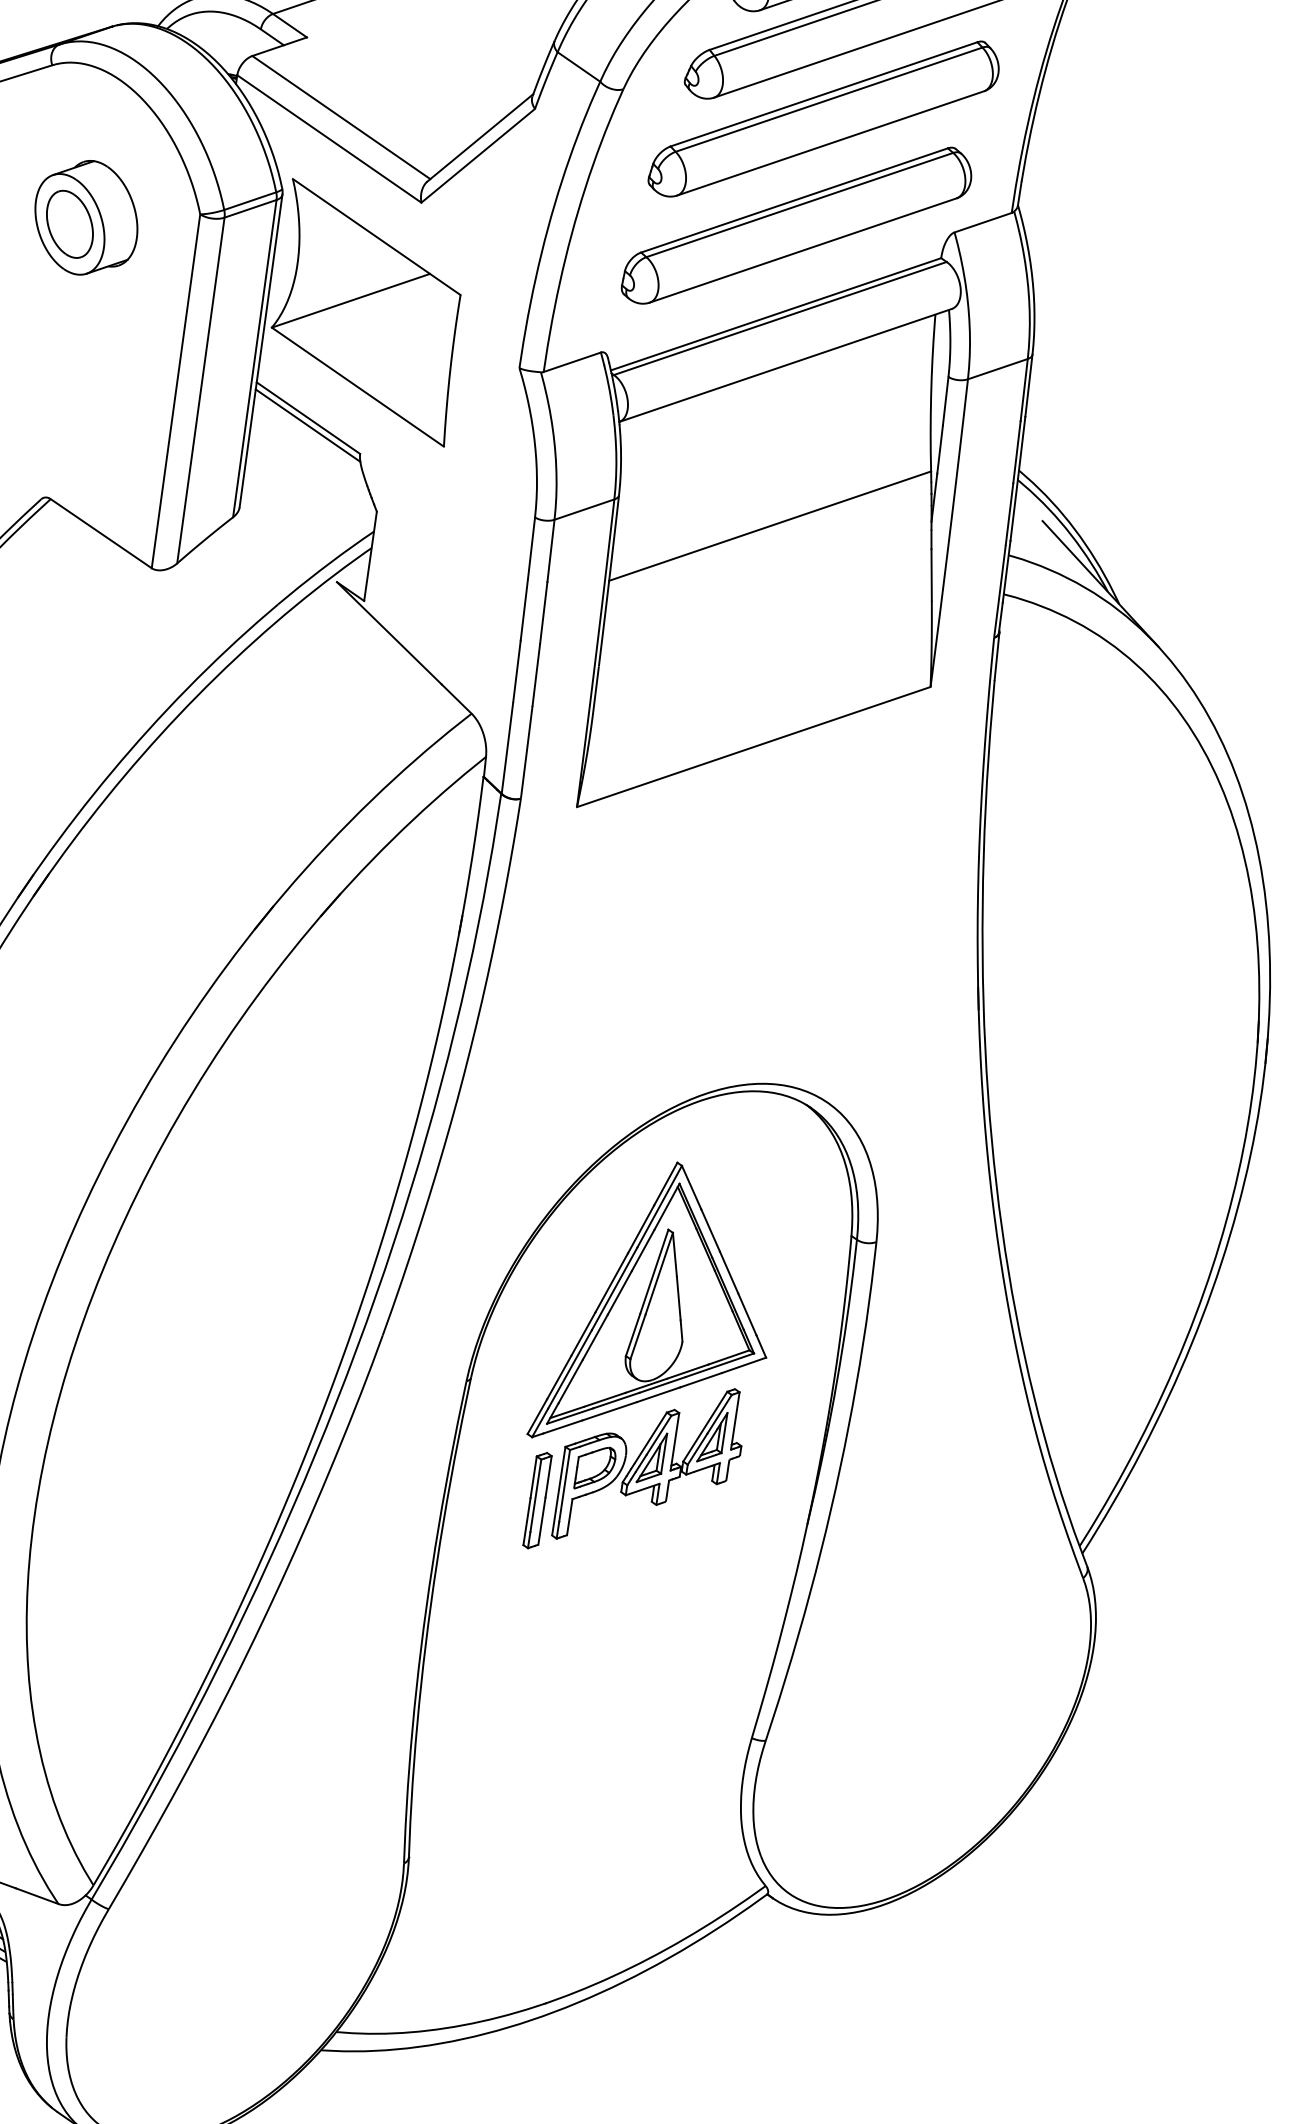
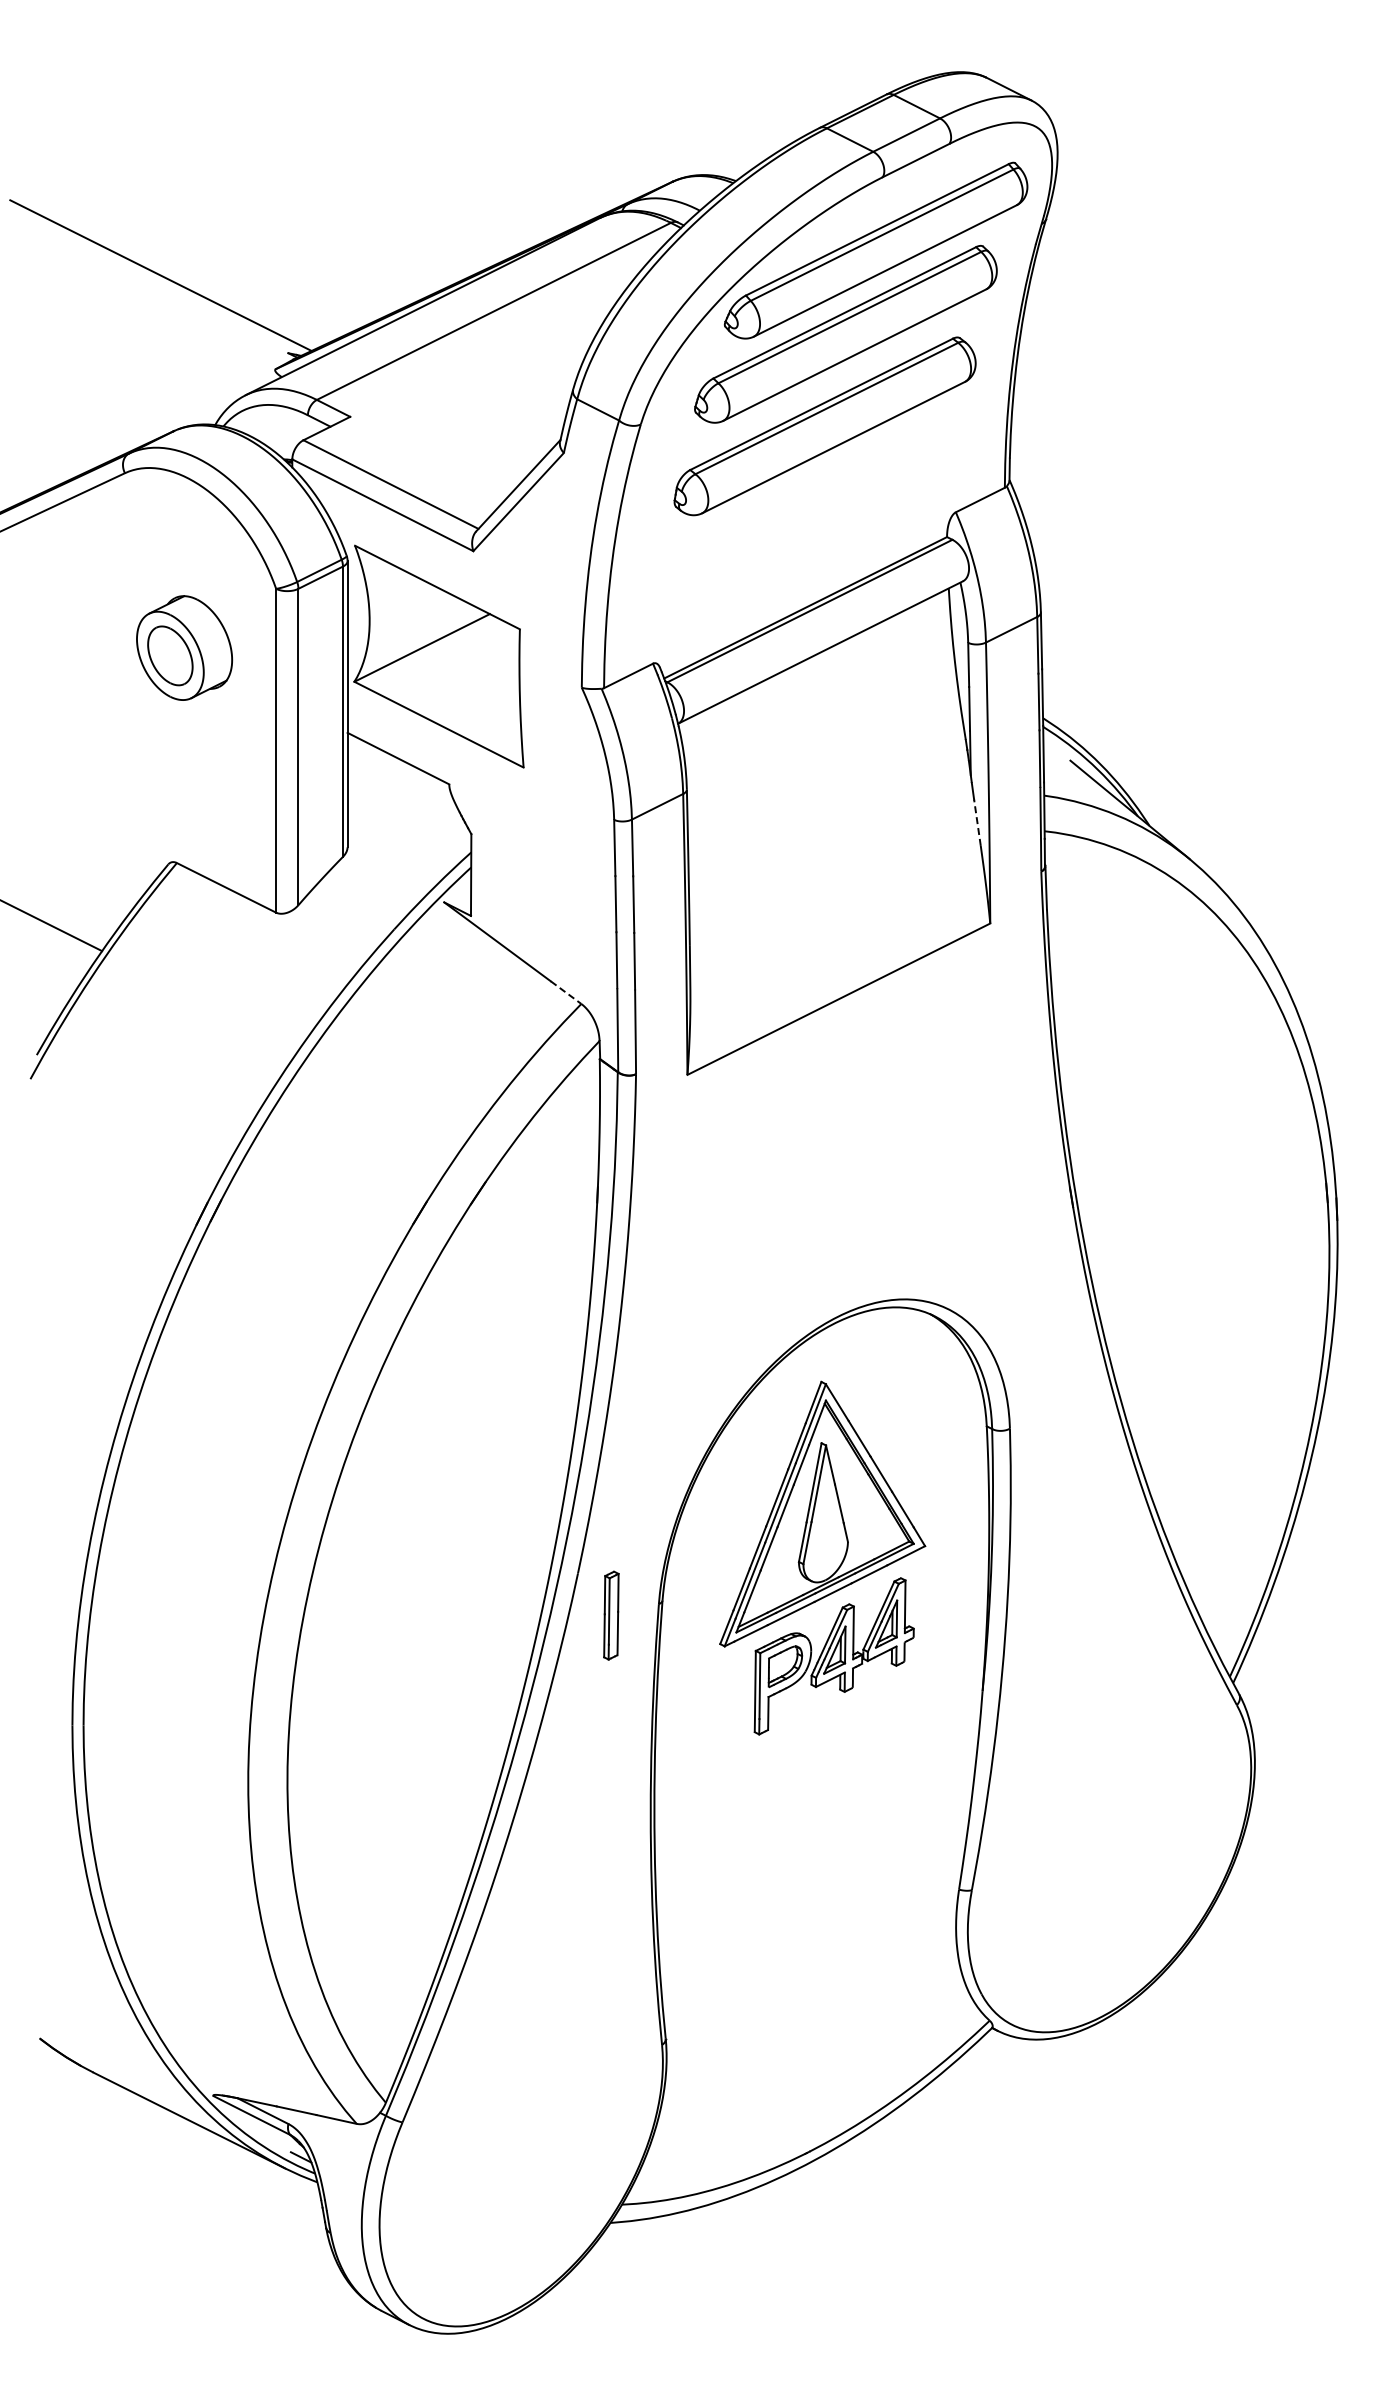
part: (86, 217) -> (184, 647), moved
part: (796, 225) -> (813, 525), removed
line: (307, 425) -> (398, 765), removed
line: (770, 525) -> (826, 798), removed
line: (931, 574) -> (977, 822), solid -> dashed
line: (457, 698) -> (566, 992), solid -> dashed
part: (537, 1500) -> (611, 1615), moved

